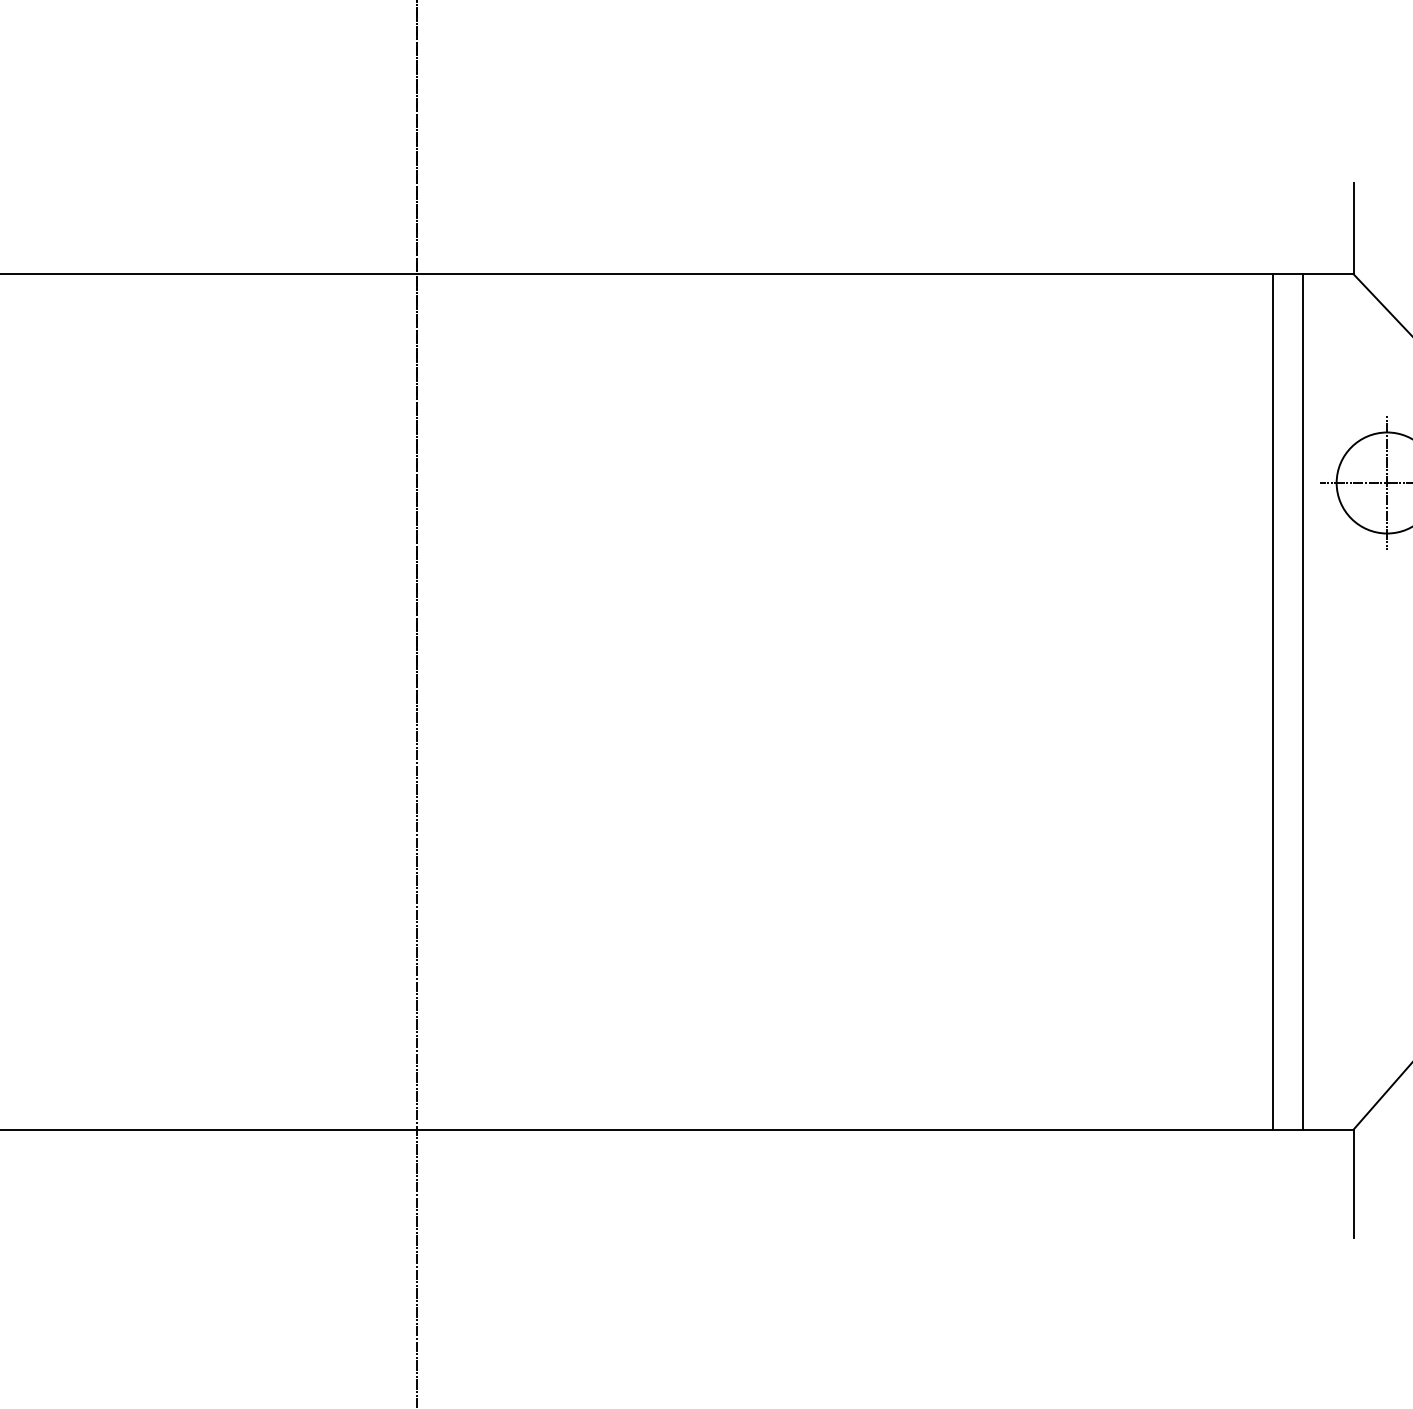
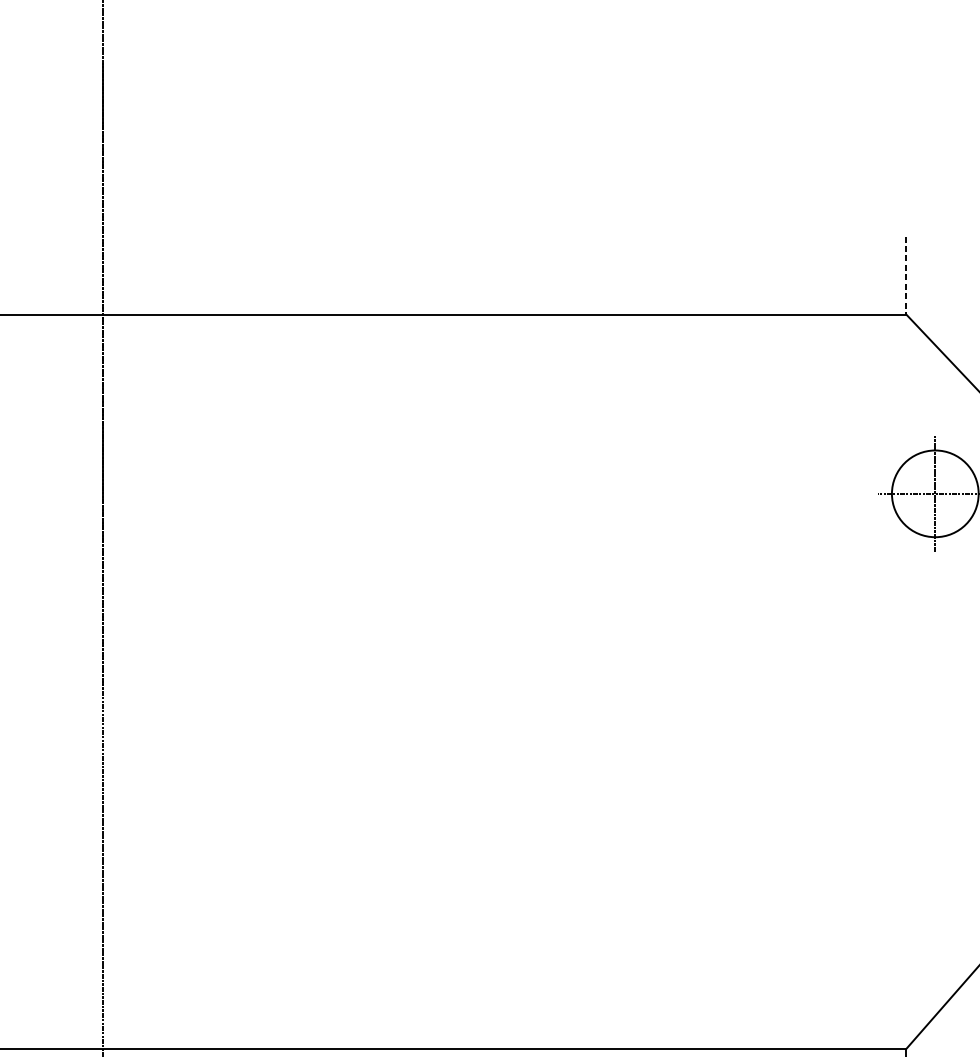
line: (1353, 229) -> (906, 276), solid -> dashed
line: (1272, 701) -> (836, 681), removed
line: (1302, 701) -> (862, 681), removed

